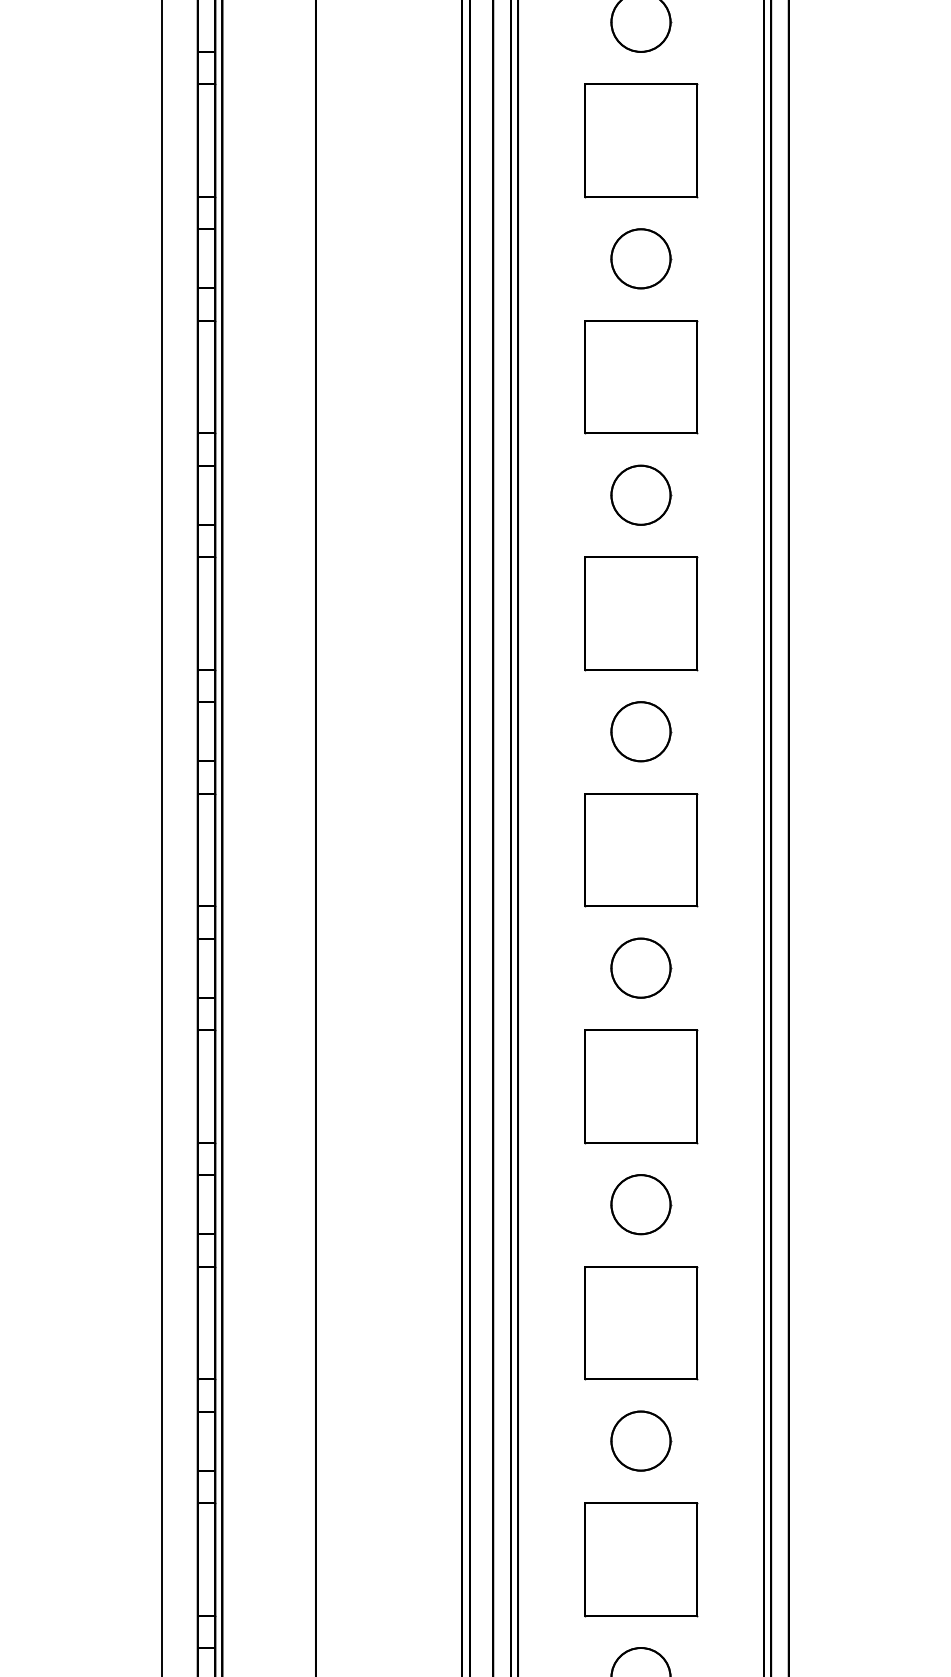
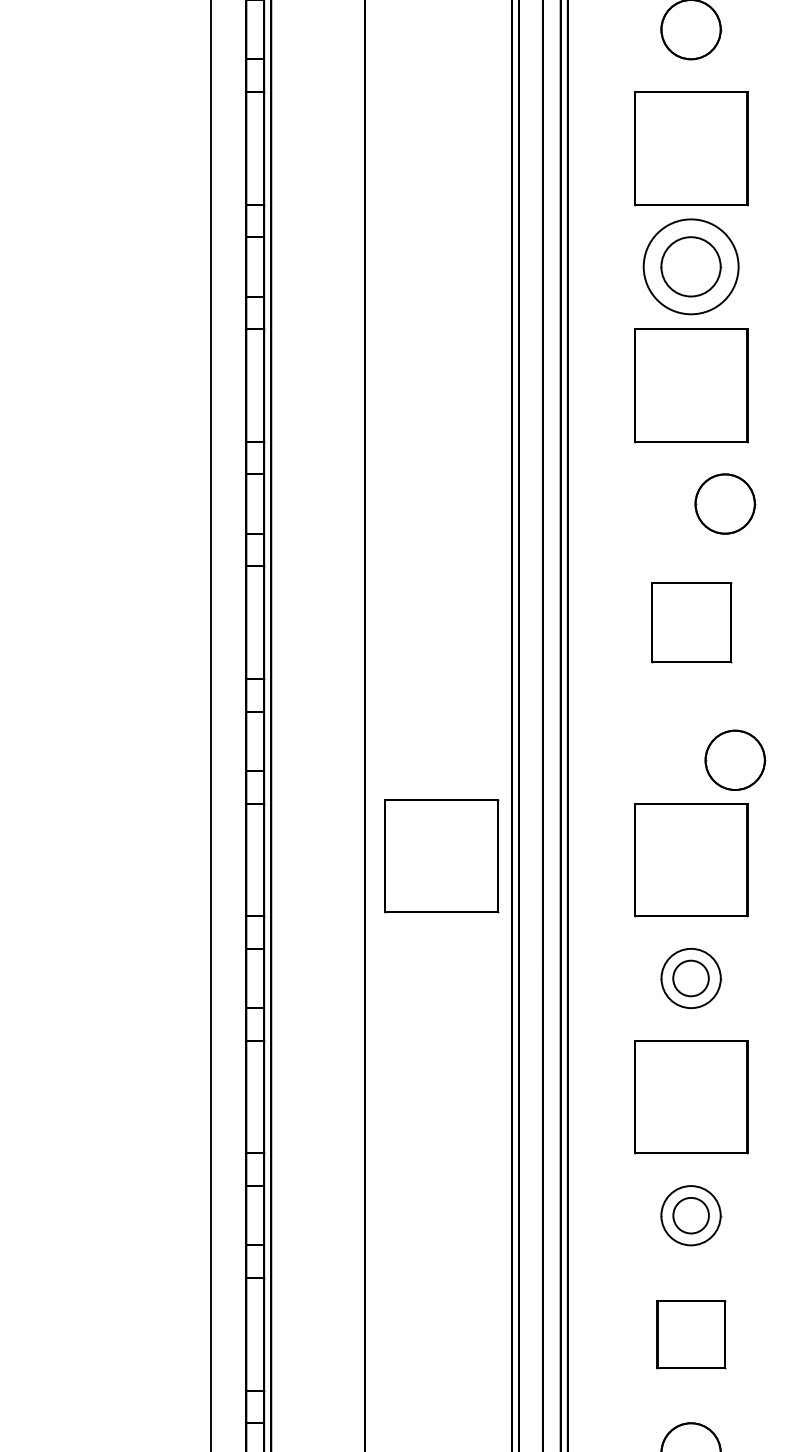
circle: (640, 494) -> (690, 266), size x1.6
part: (641, 731) -> (725, 503), moved
part: (641, 850) -> (691, 623), size x0.7
part: (641, 967) -> (735, 759), moved
part: (392, 1082) -> (441, 855), added
circle: (640, 1204) -> (690, 978), size x0.6
circle: (640, 1440) -> (690, 1215), size x0.6
part: (641, 1559) -> (691, 1334), size x0.6

